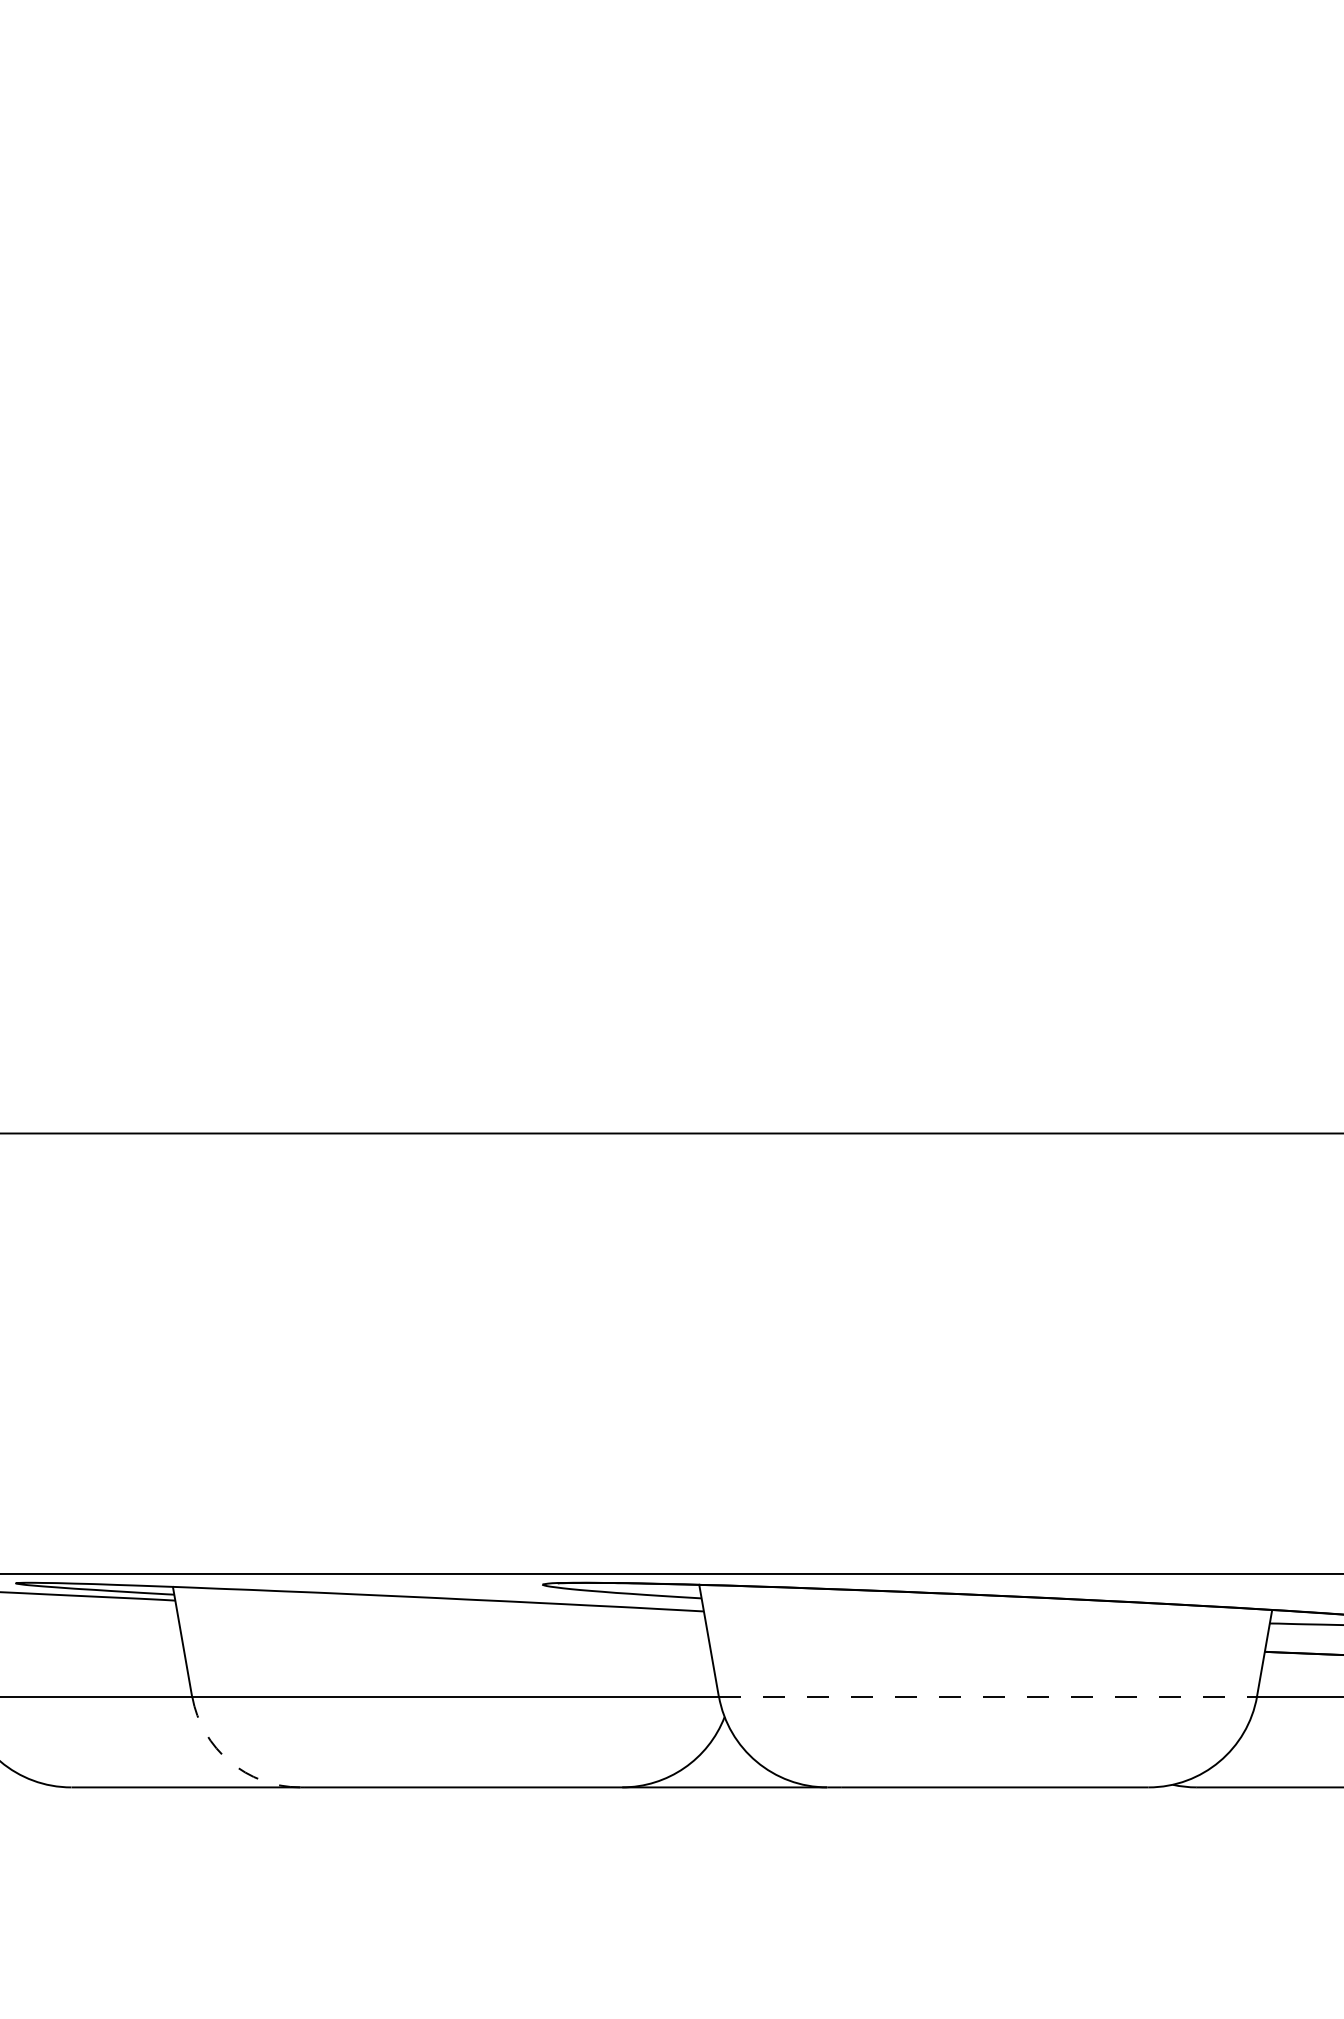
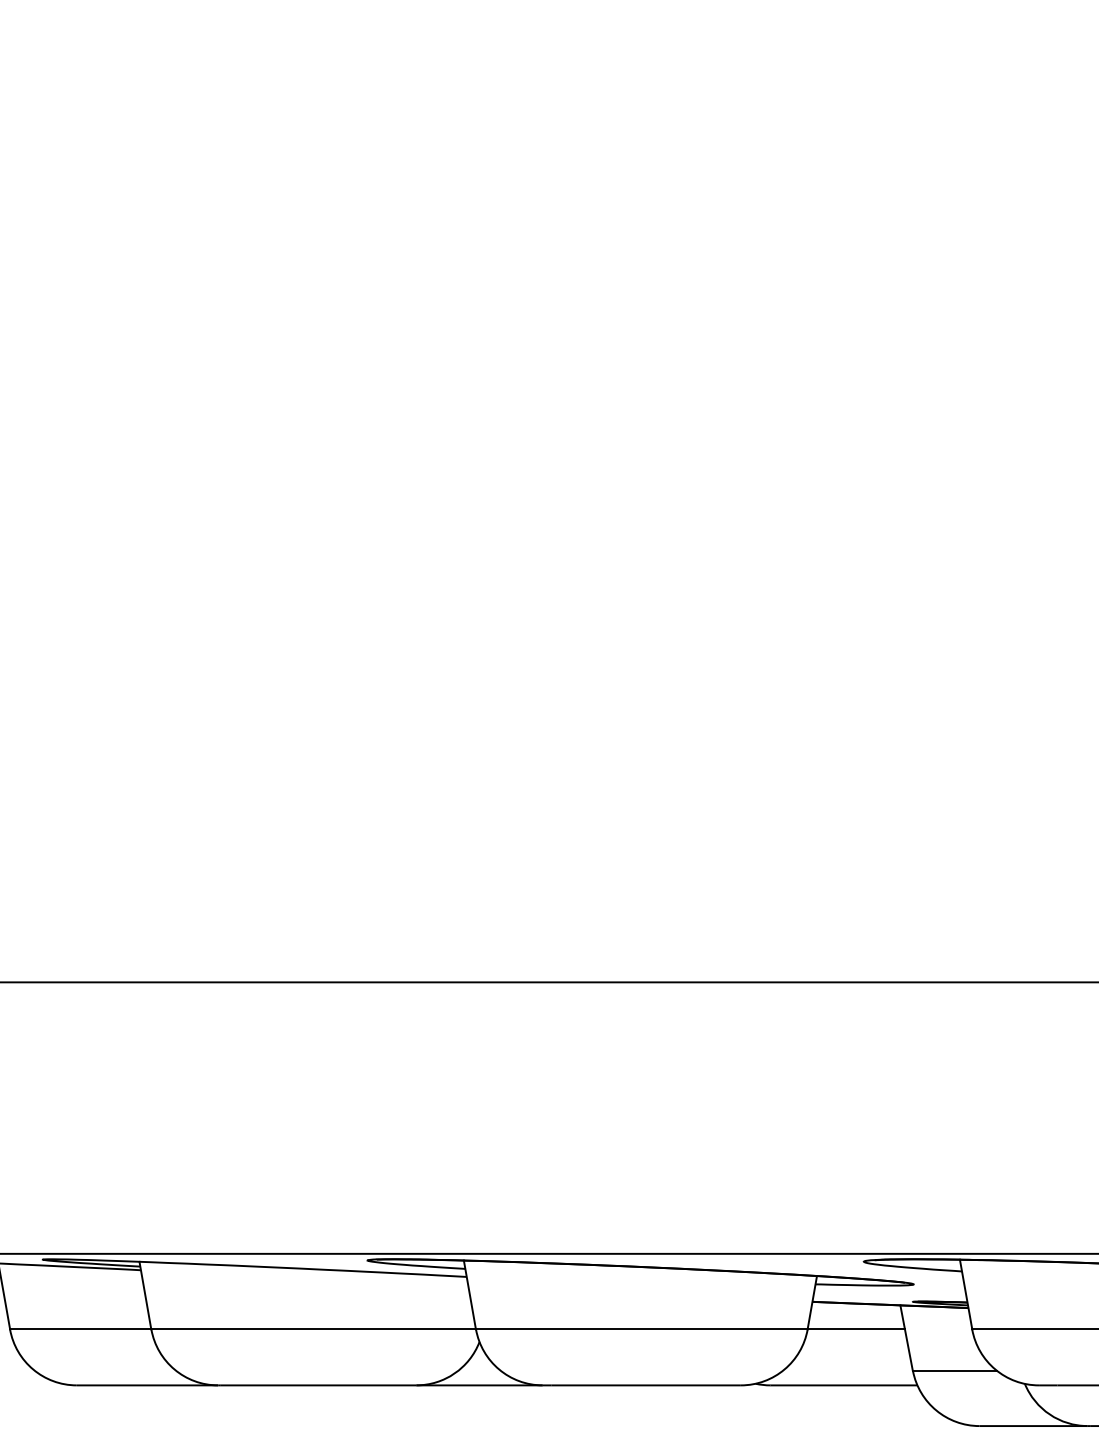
line: (987, 1696) -> (641, 1329), dashed -> solid
arc: (229, 1761) -> (174, 1369), dashed -> solid

